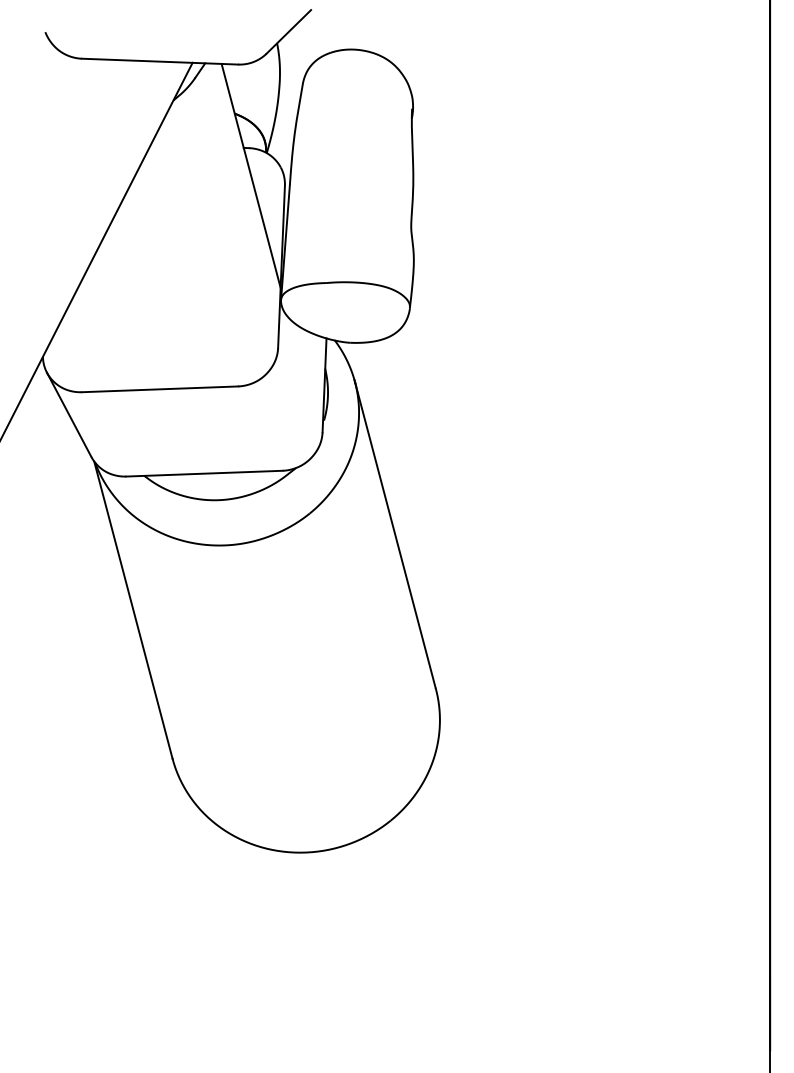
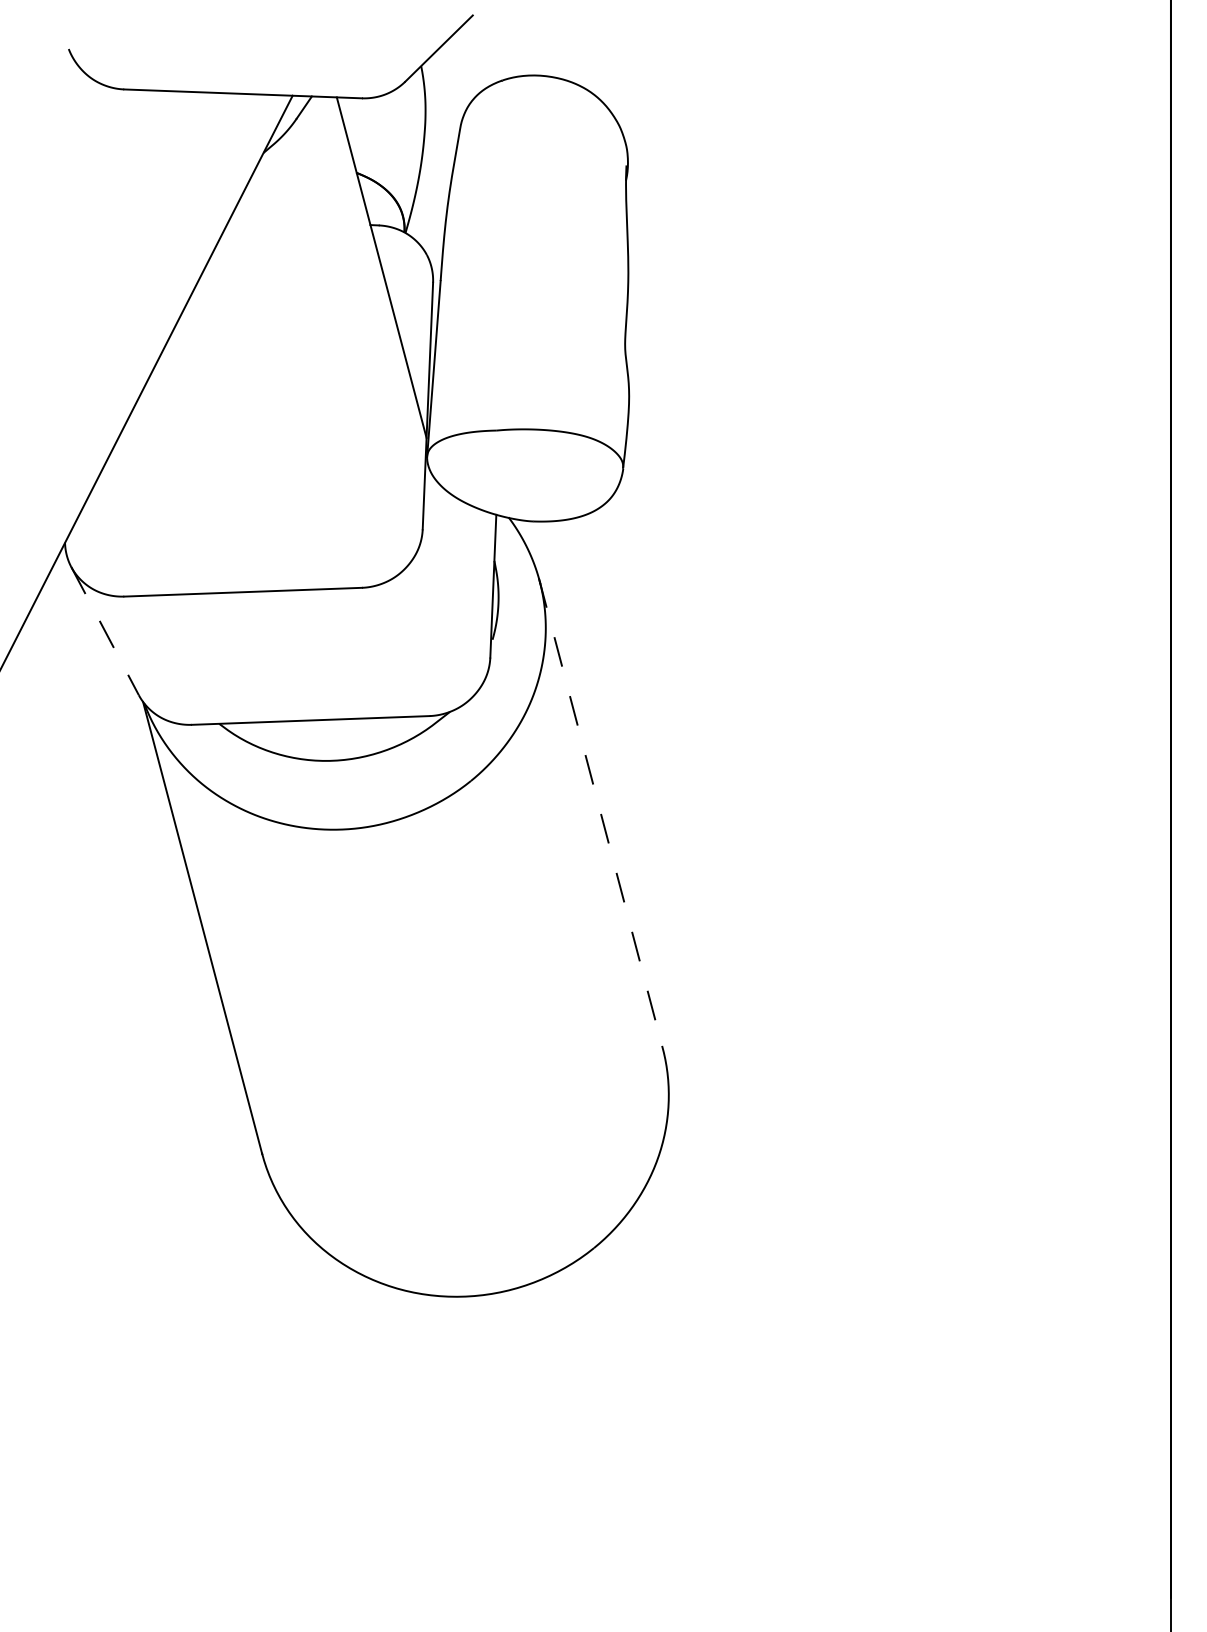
line: (69, 414) -> (105, 630), solid -> dashed
line: (395, 534) -> (601, 812), solid -> dashed

